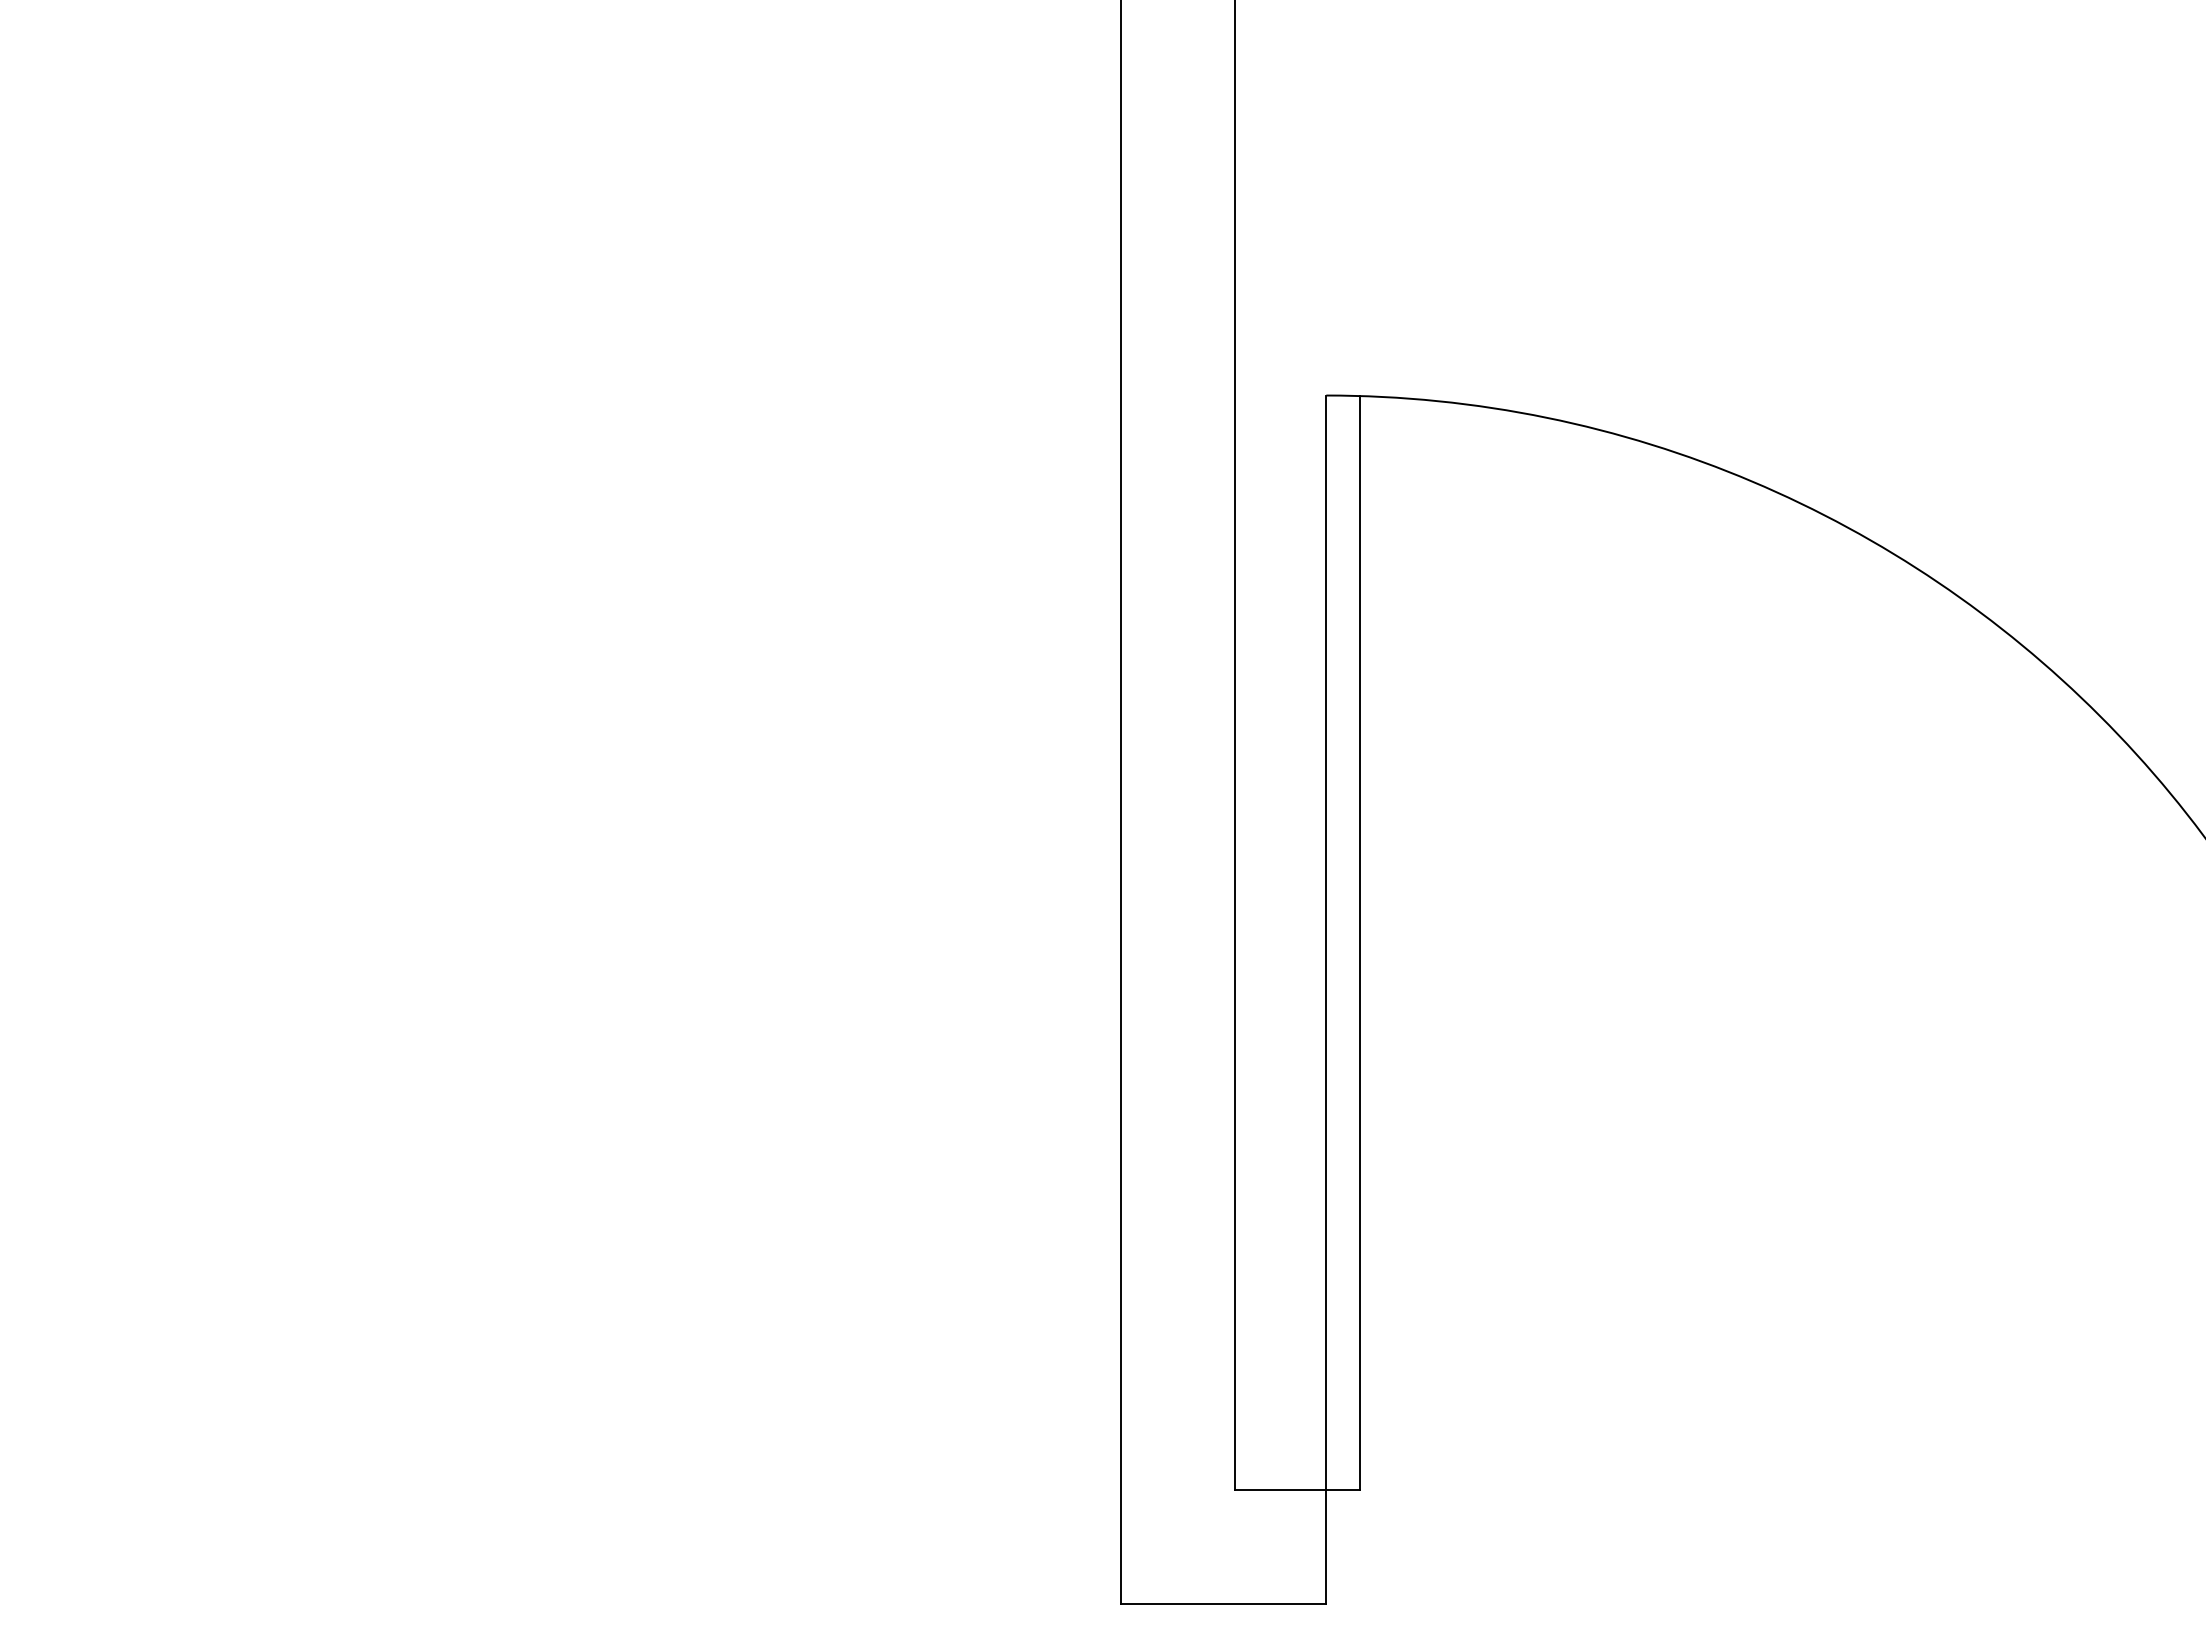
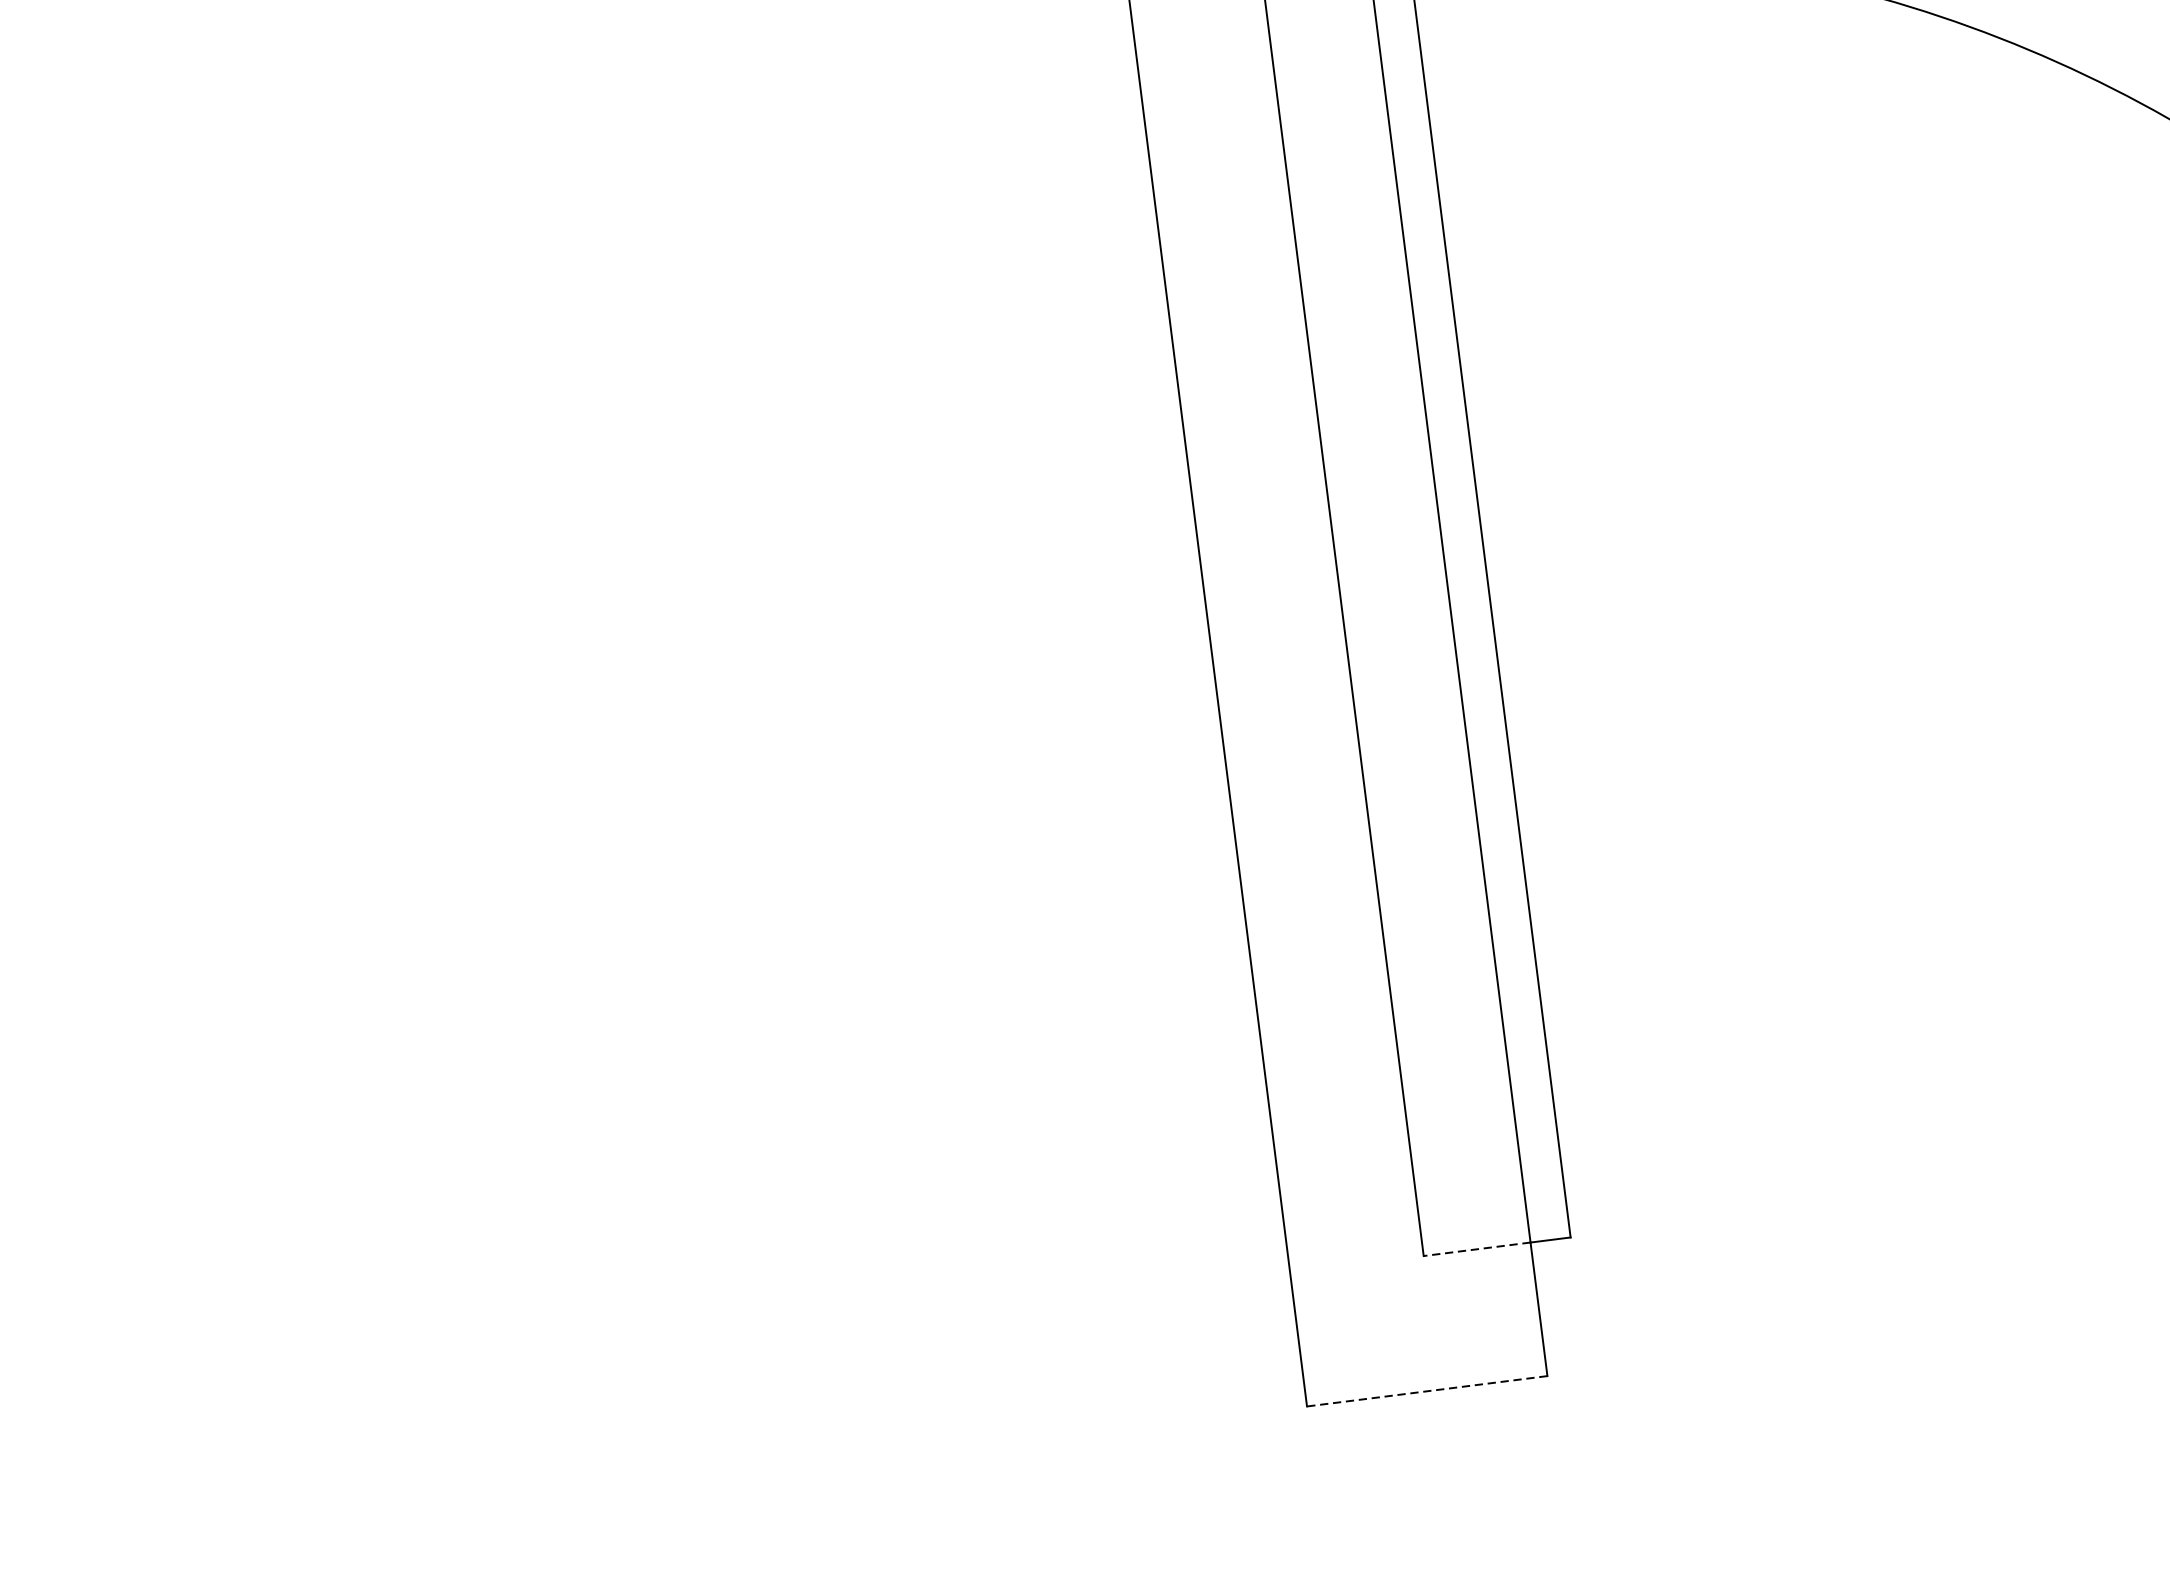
line: (1280, 1489) -> (1476, 1249), solid -> dashed
line: (1223, 1603) -> (1426, 1391), solid -> dashed

